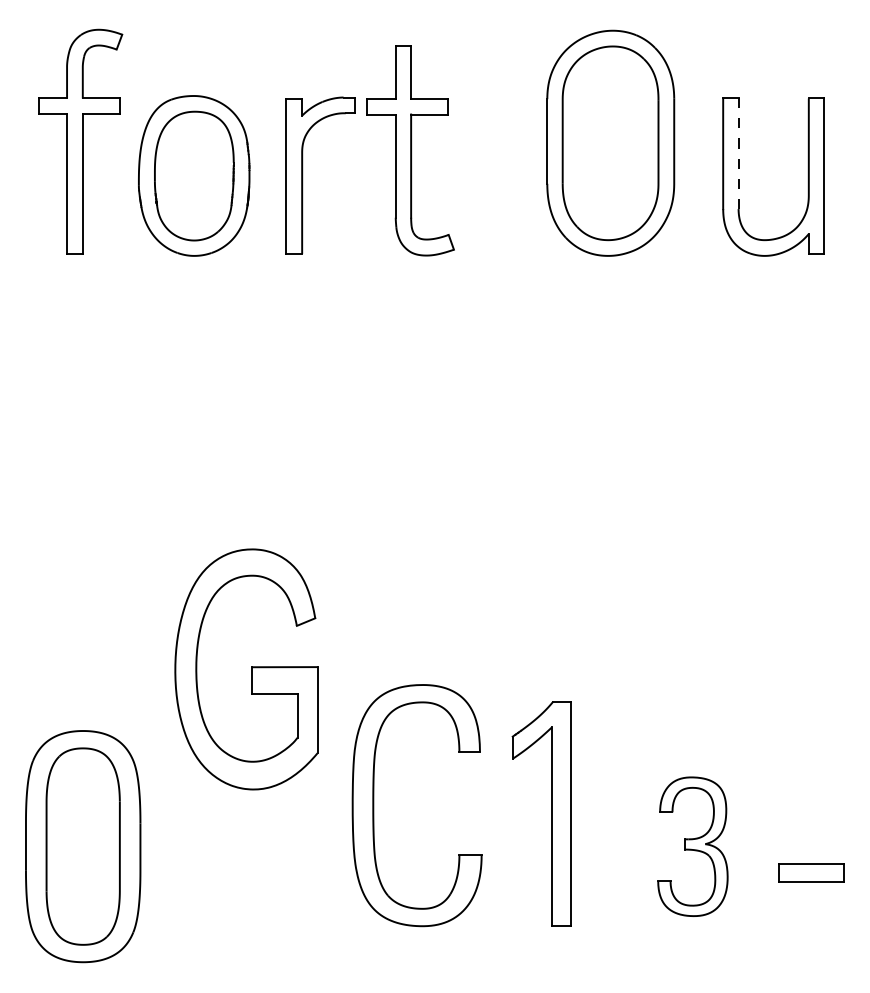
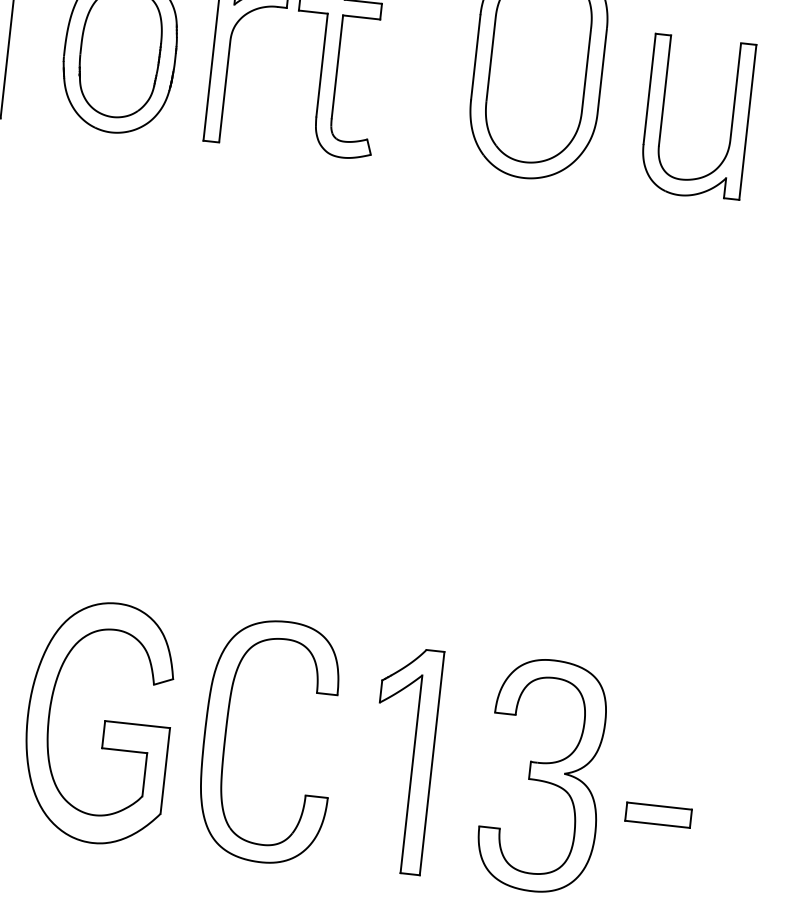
line: (738, 153) -> (664, 90), dashed -> solid
part: (246, 669) -> (98, 722), moved
part: (374, 805) -> (226, 736), moved
part: (551, 813) -> (412, 761), moved
part: (692, 846) -> (542, 775), size x1.67

